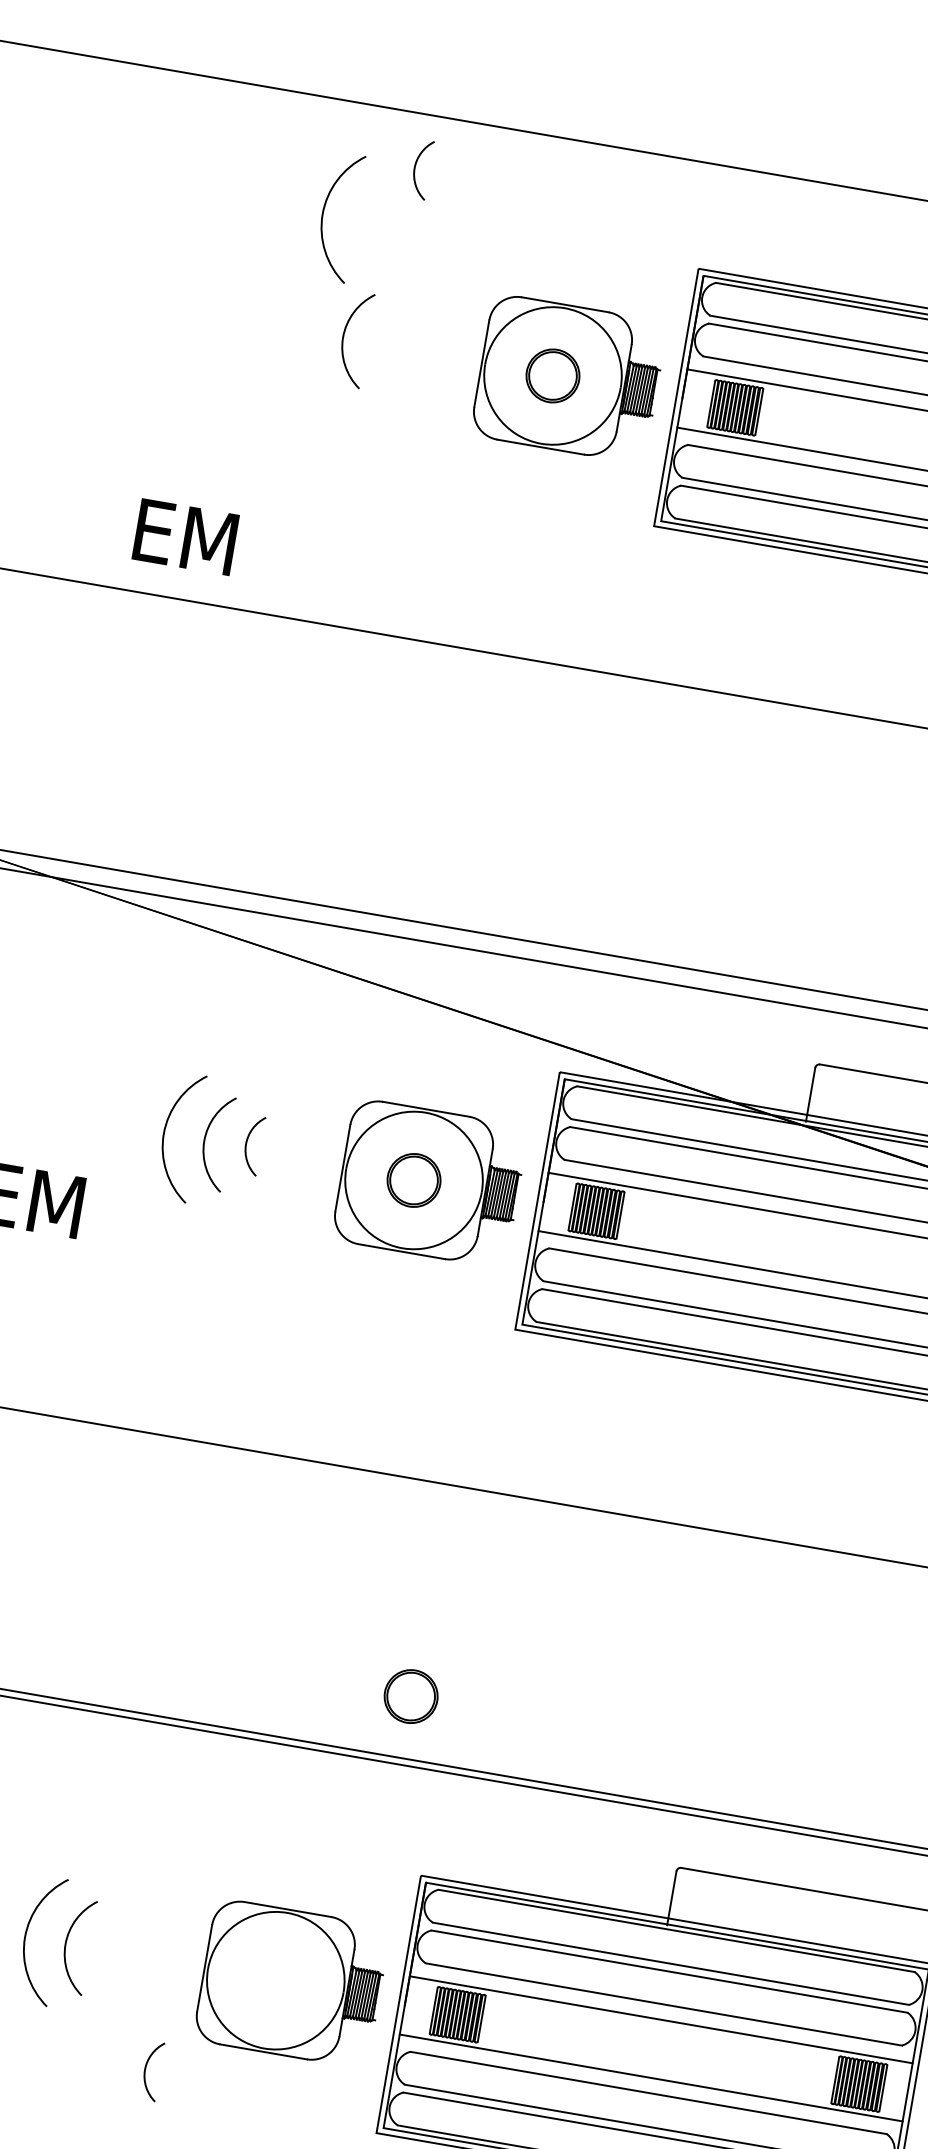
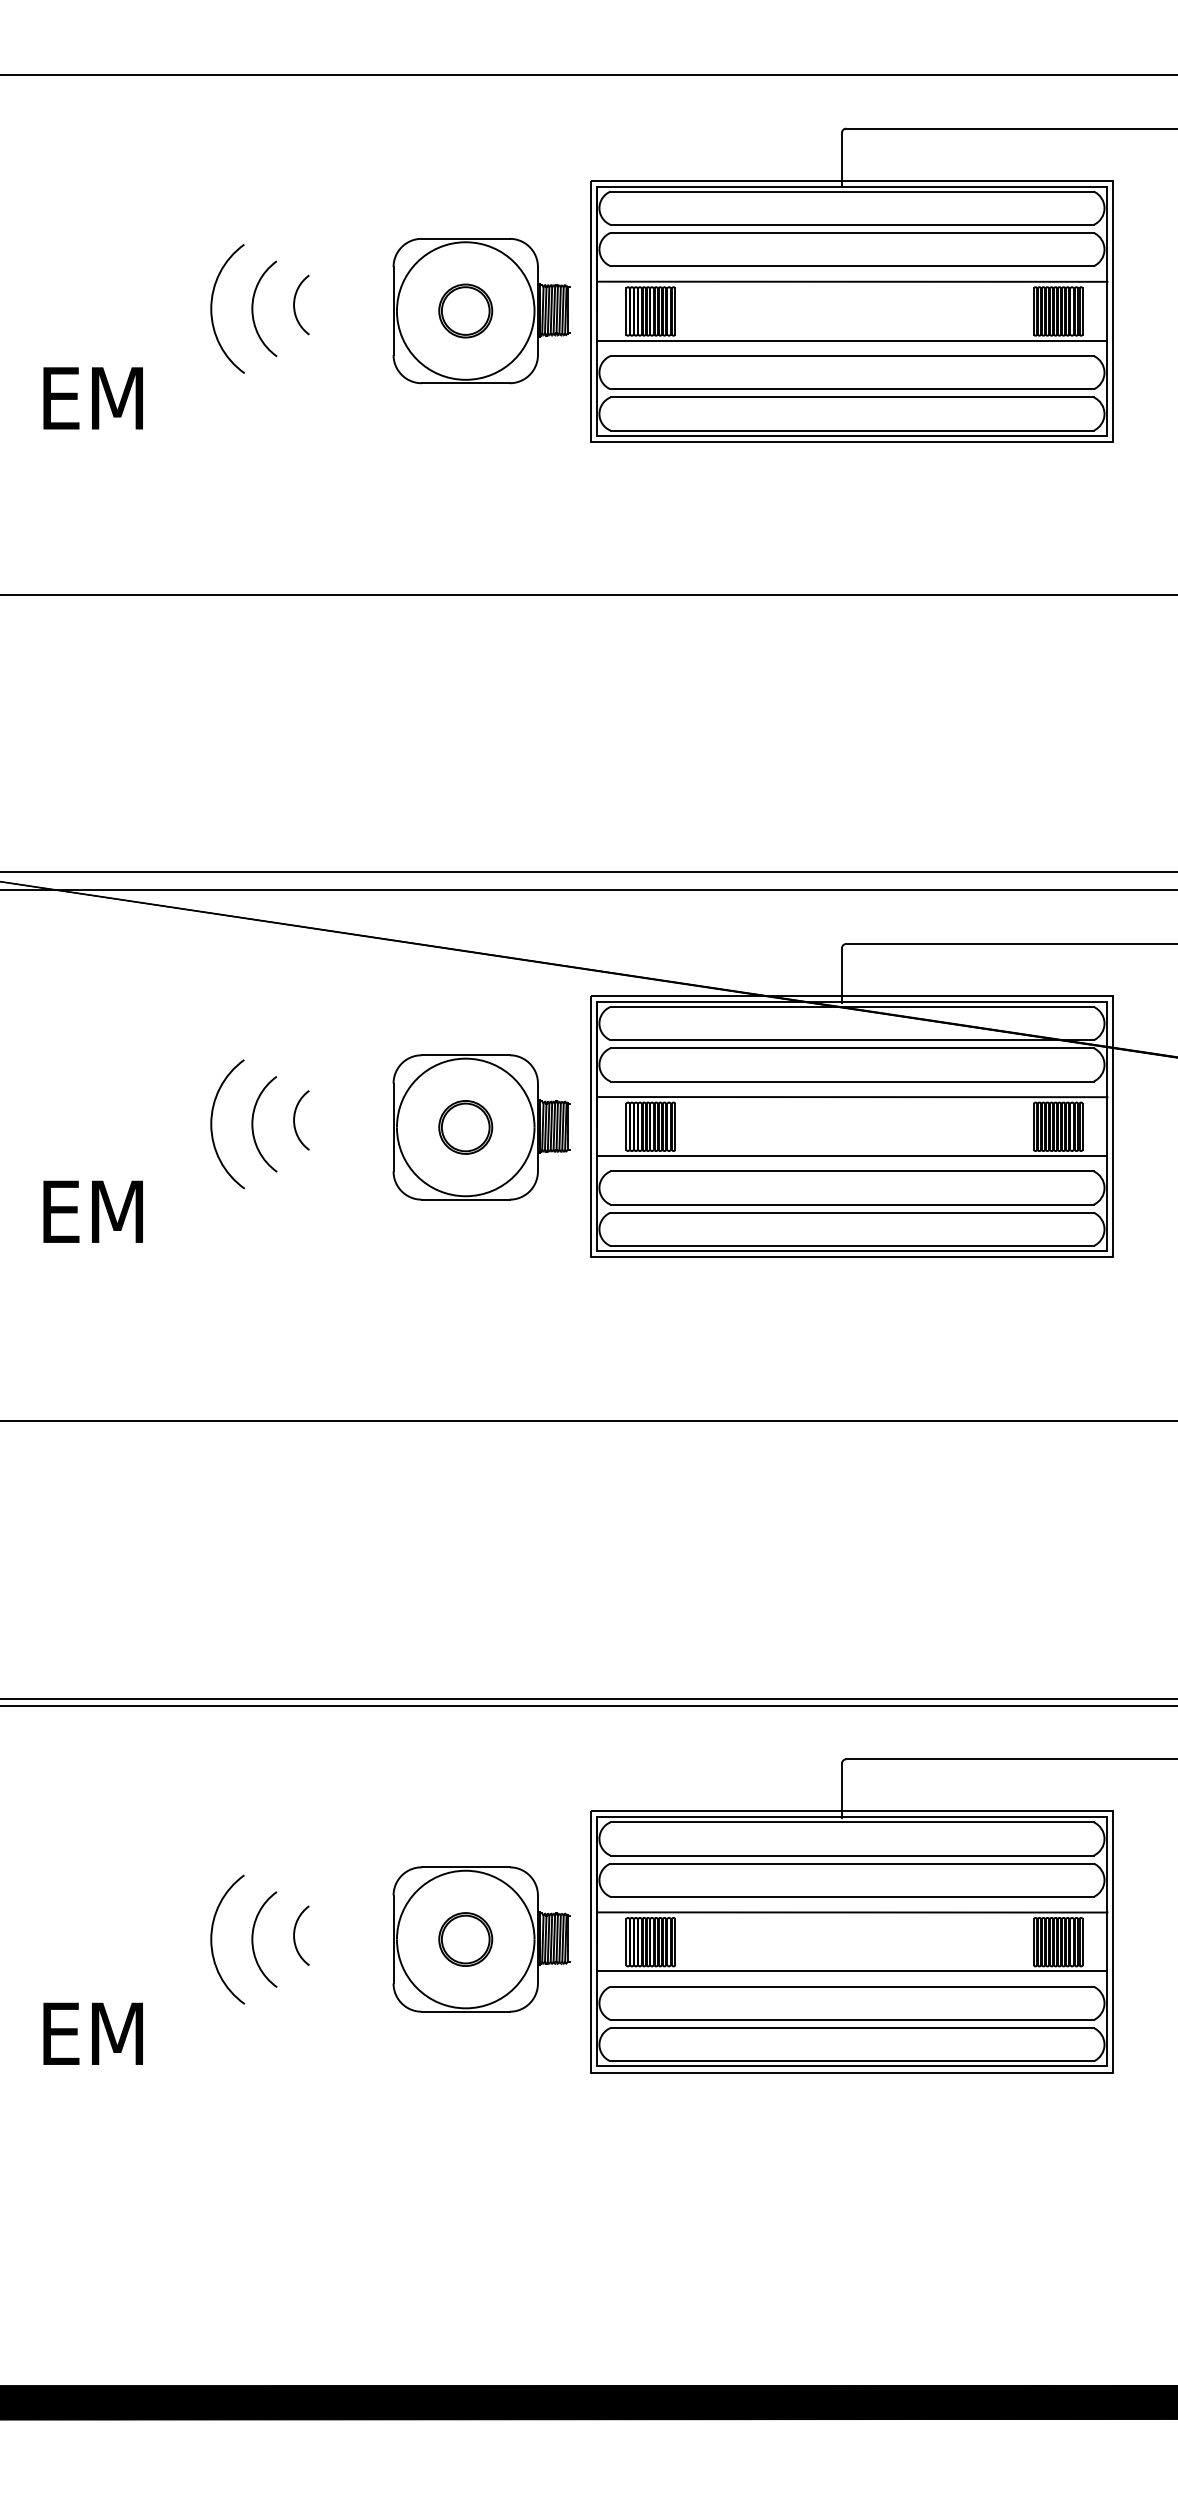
arc: (416, 165) -> (295, 301), moved
arc: (323, 214) -> (212, 308), moved
text: (184, 537) -> (92, 398), moved
part: (410, 1696) -> (465, 1939), moved
arc: (147, 2066) -> (295, 1932), moved

